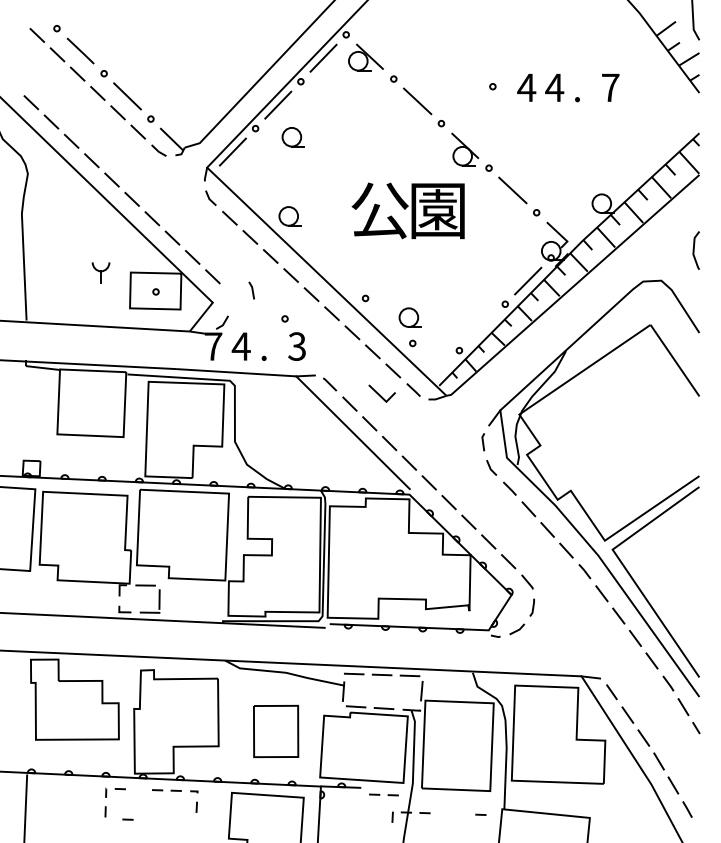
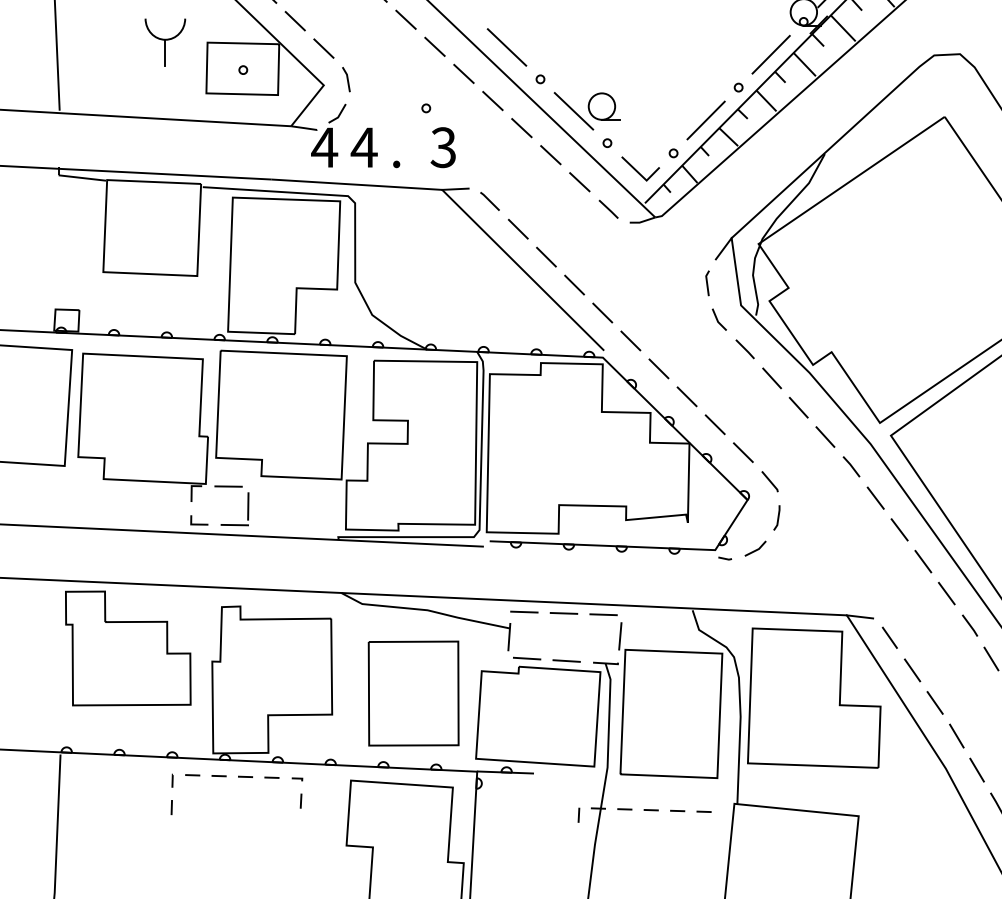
part: (100, 272) -> (164, 42), size x1.67
line: (341, 275) -> (506, 46), added
line: (251, 290) -> (346, 79), moved
line: (388, 320) -> (573, 110), added
line: (482, 327) -> (706, 120), added
text: (212, 346) -> (323, 147), 7 -> 4
line: (380, 394) -> (638, 170), moved
part: (275, 731) -> (412, 693), size x1.43
line: (380, 794) -> (659, 809), moved
line: (127, 819) -> (218, 775), moved

